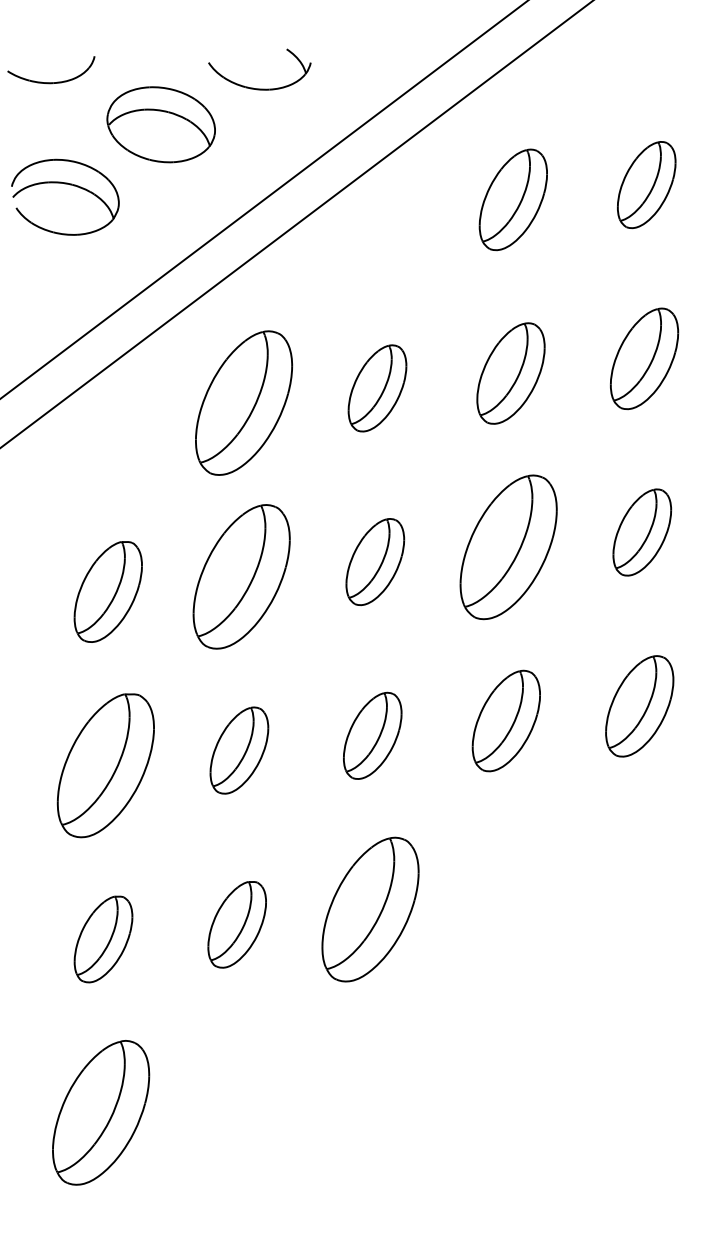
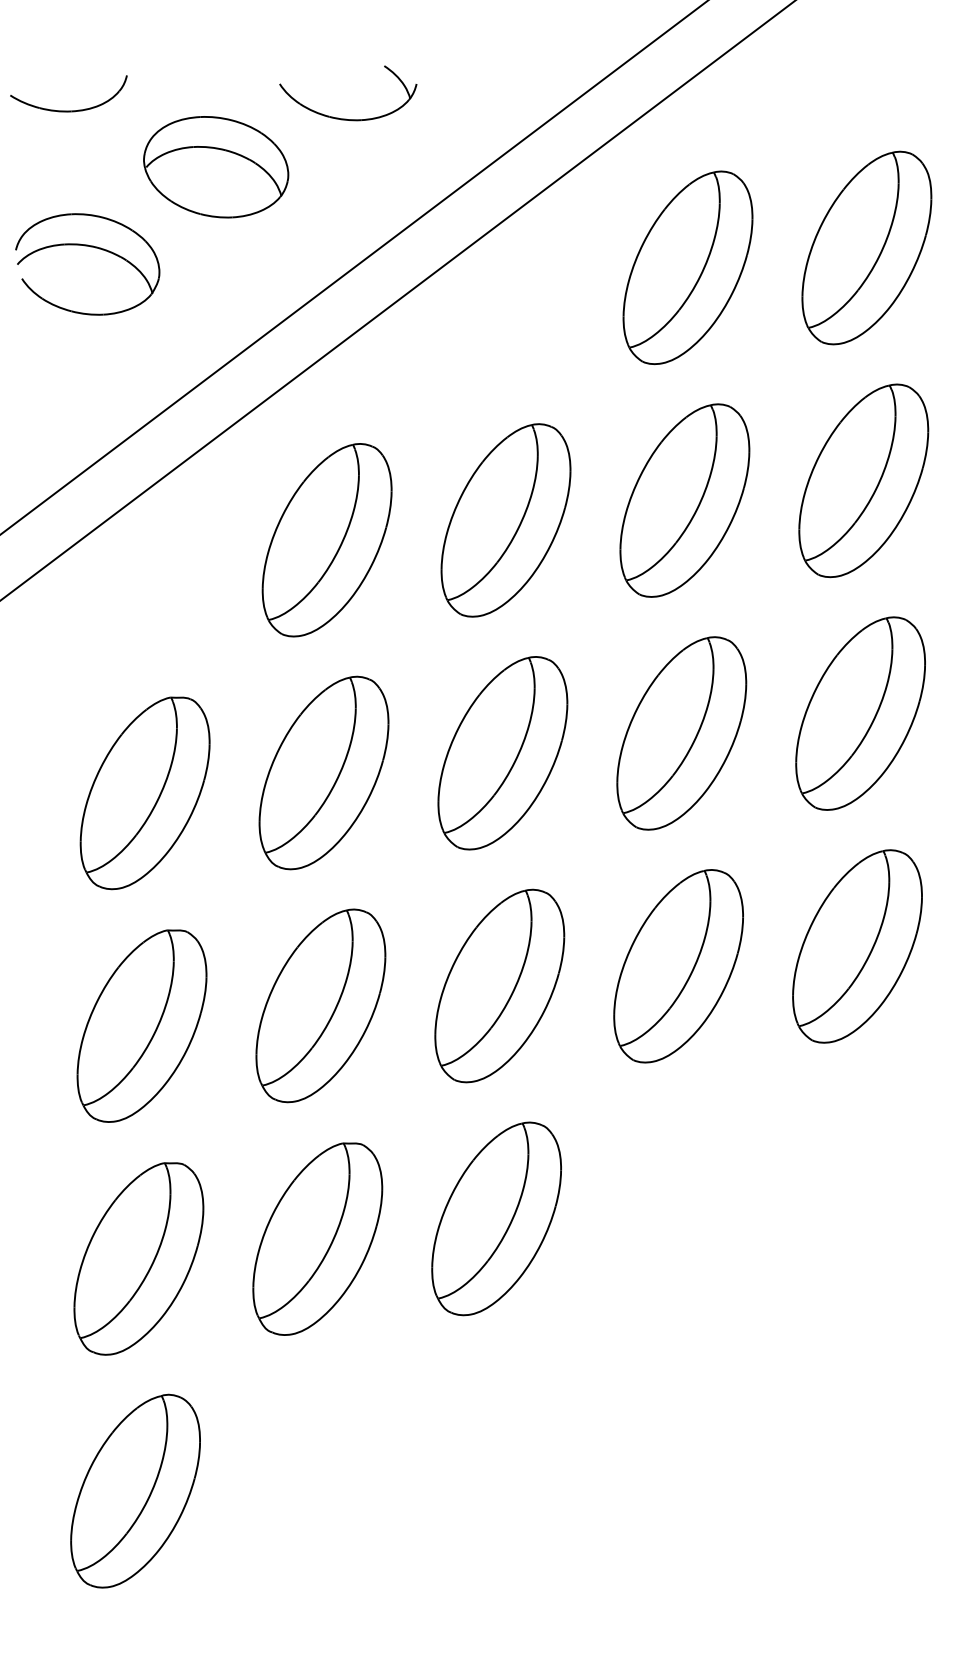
part: (646, 184) -> (866, 247), size x1.67
part: (513, 199) -> (688, 267), size x1.43
part: (644, 358) -> (863, 480), size x1.43
part: (510, 373) -> (684, 500), size x1.43
part: (377, 388) -> (505, 520), size x1.67
part: (642, 532) -> (861, 713), size x1.67
part: (375, 561) -> (503, 752), size x1.67
part: (108, 591) -> (145, 792), size x1.43
part: (639, 706) -> (857, 946), size x1.43
part: (506, 720) -> (678, 965), size x1.43
part: (372, 735) -> (499, 985), size x1.67
part: (239, 750) -> (321, 1005), size x1.67
part: (237, 924) -> (318, 1238), size x1.67
part: (103, 939) -> (138, 1258), size x1.67

